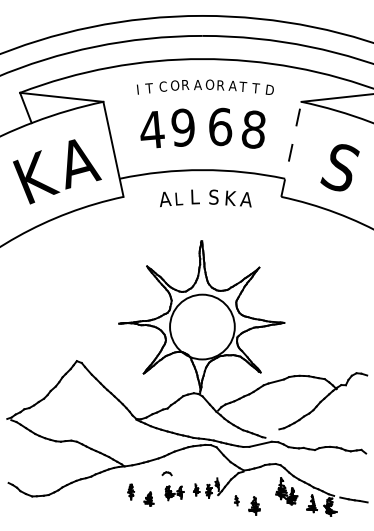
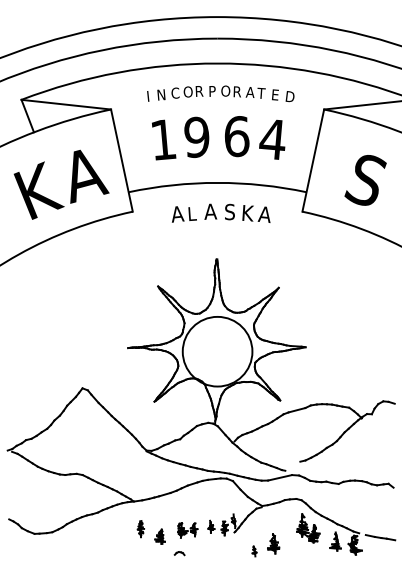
text: (197, 85) -> (212, 91), A -> P
text: (149, 88) -> (160, 95), T -> N
text: (256, 88) -> (275, 95), T -> E
text: (253, 129) -> (272, 139), 8 -> 4
text: (152, 130) -> (163, 140), 4 -> 1
line: (291, 149) -> (313, 160), dashed -> solid
text: (195, 196) -> (210, 211), L -> A
part: (166, 473) -> (178, 553), moved
part: (236, 500) -> (254, 551), moved

